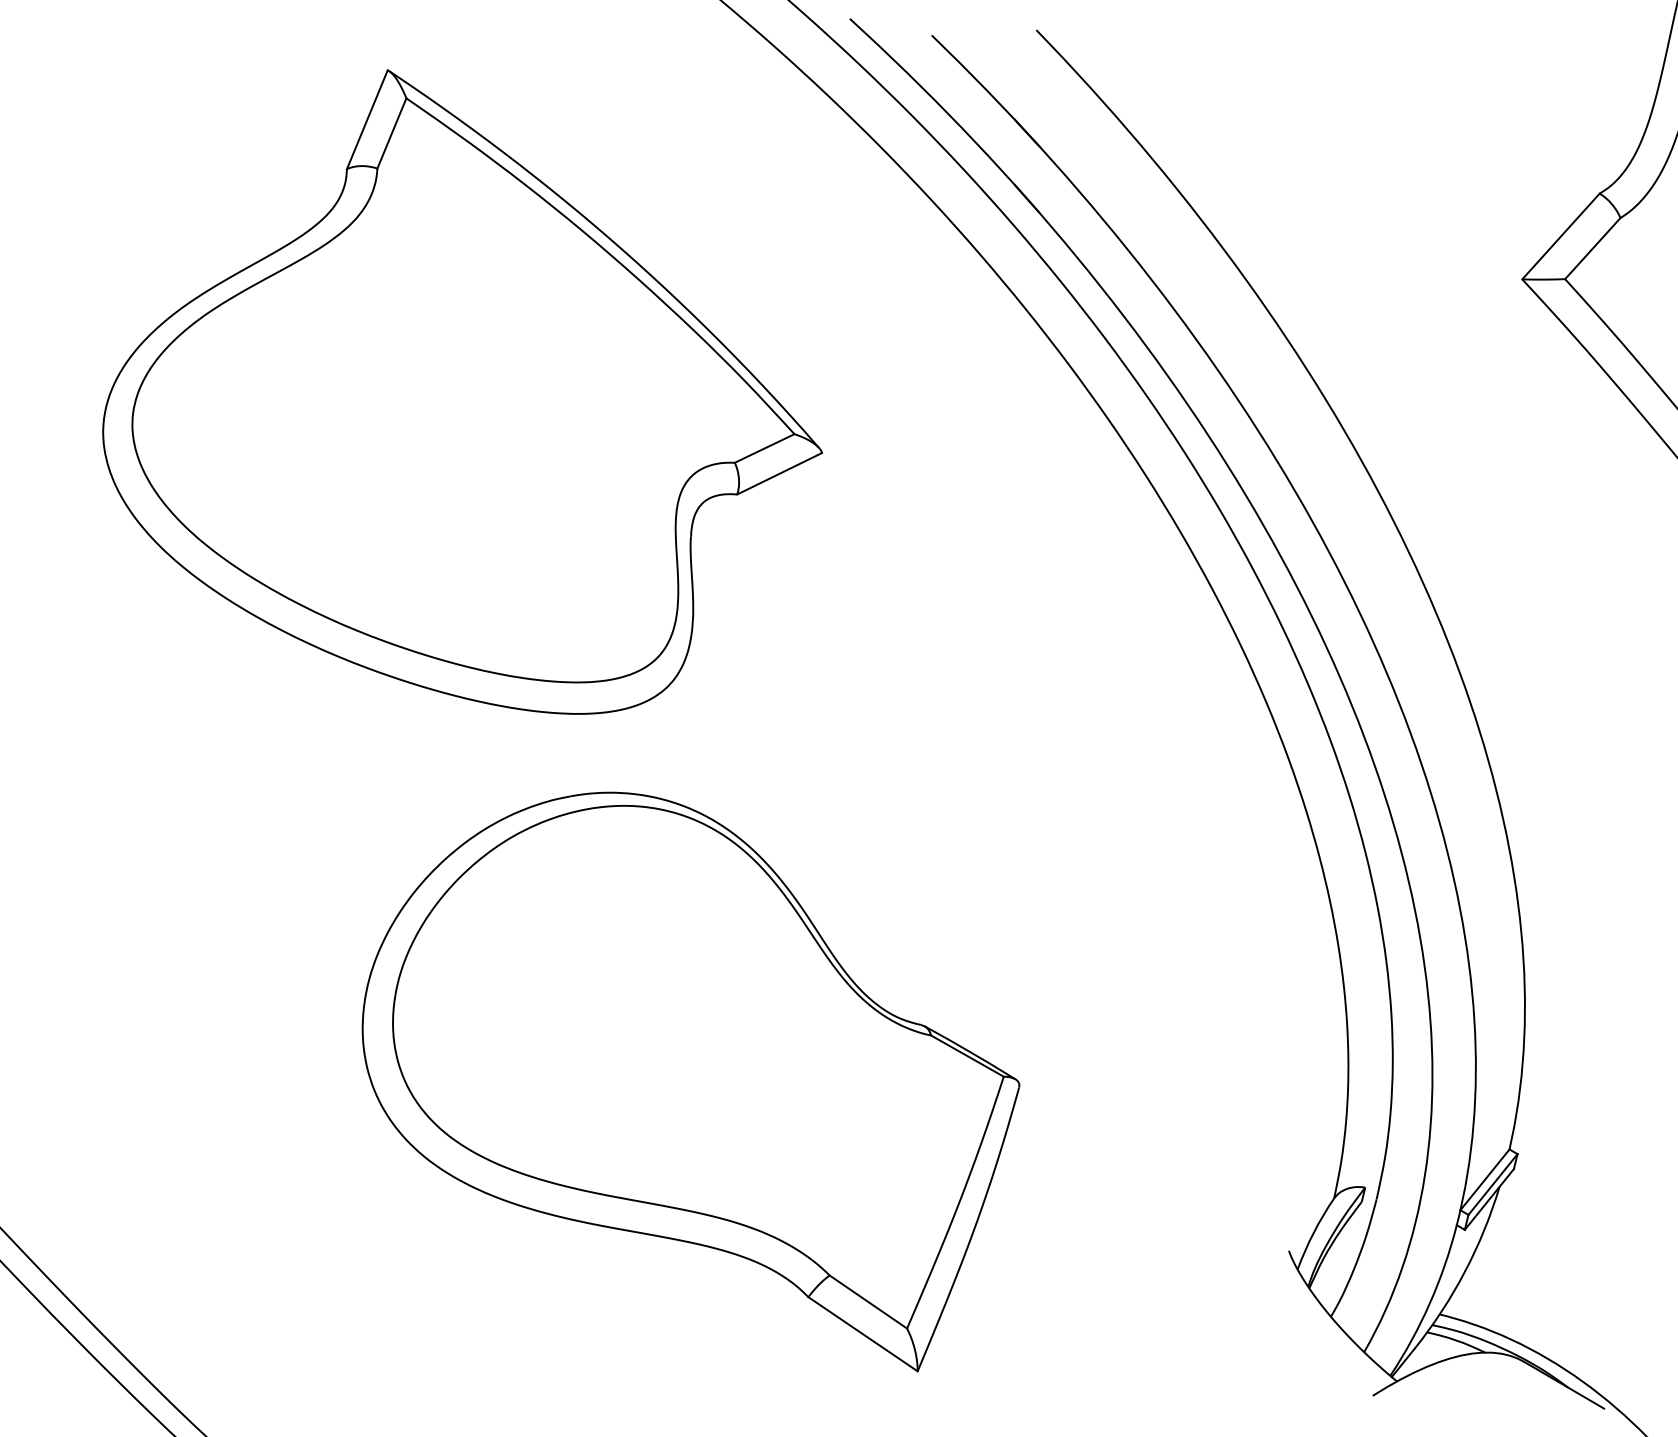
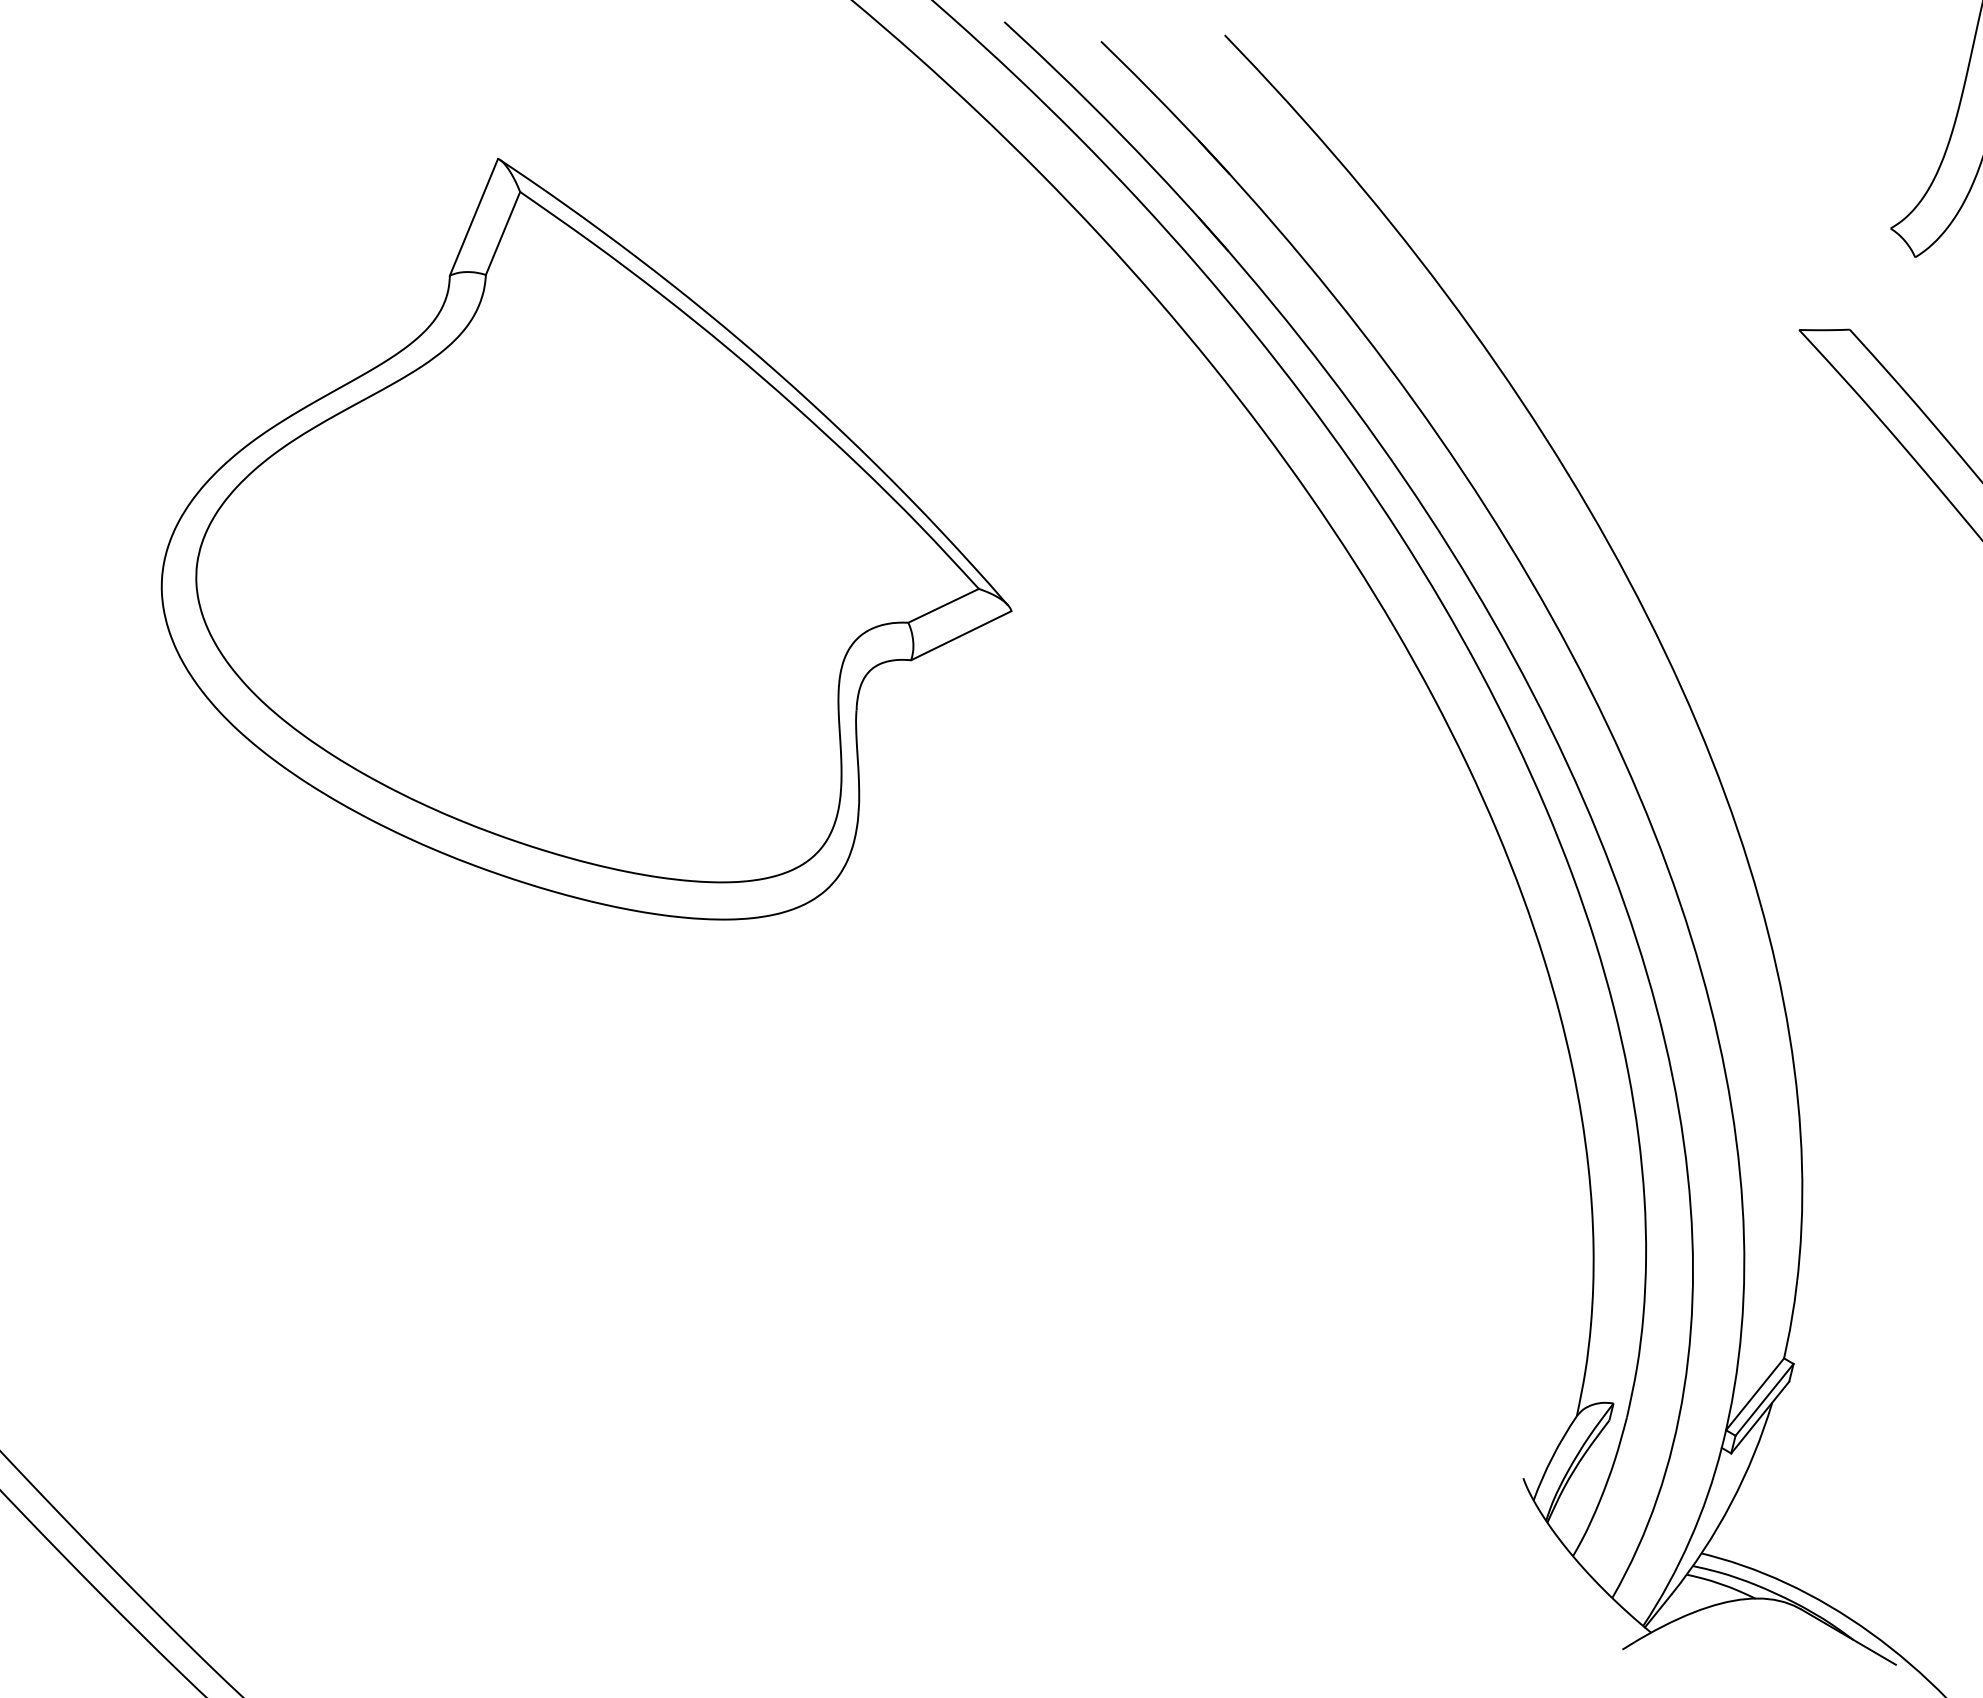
line: (1560, 235) -> (1844, 278), removed
line: (1592, 248) -> (1882, 293), removed
part: (462, 391) -> (586, 538), moved
part: (690, 1081) -> (816, 1278), removed

